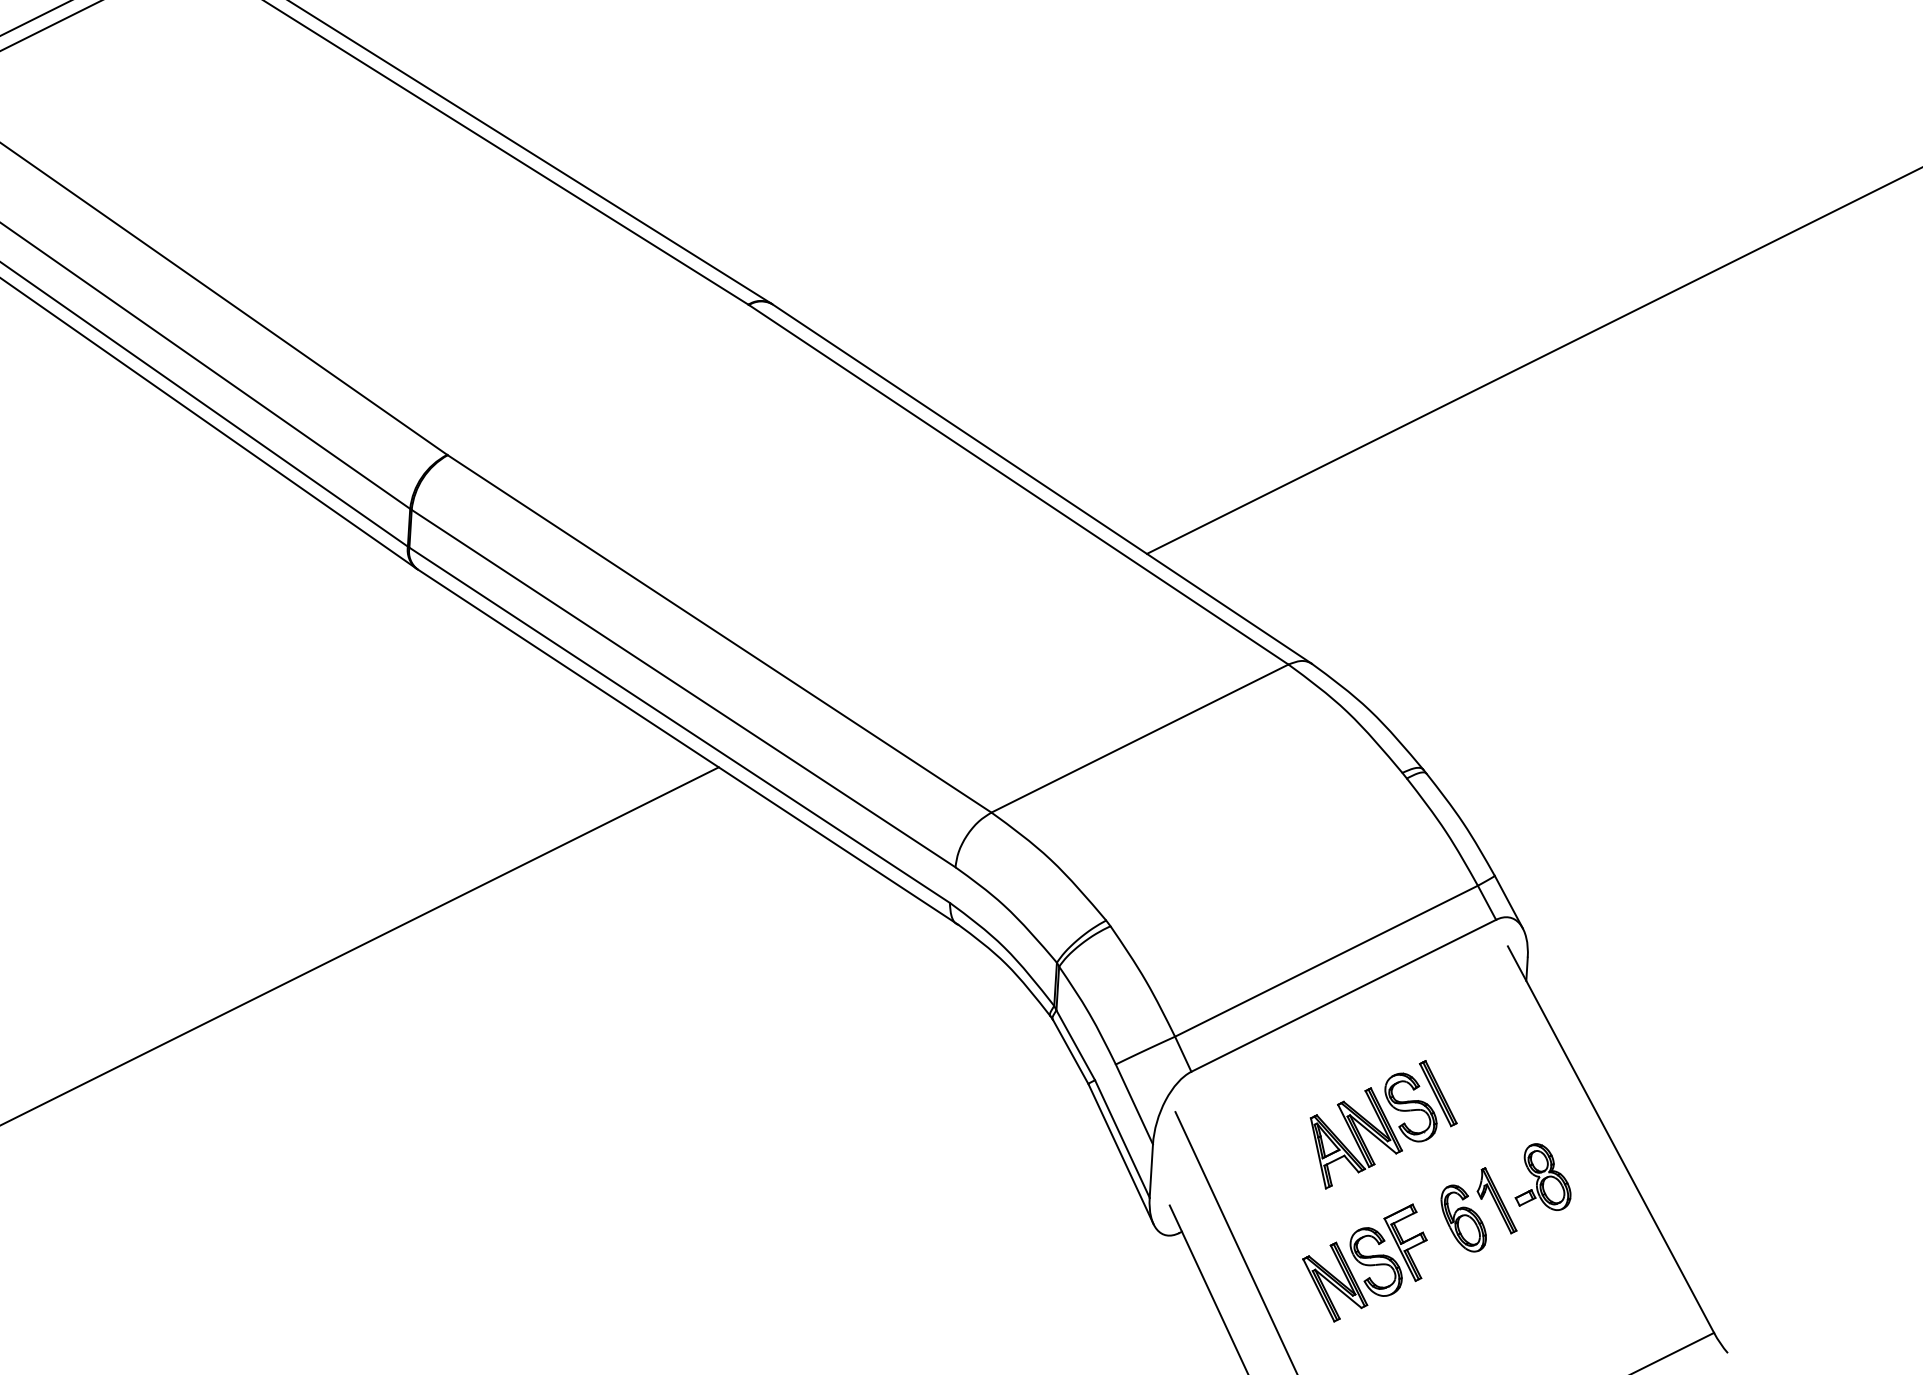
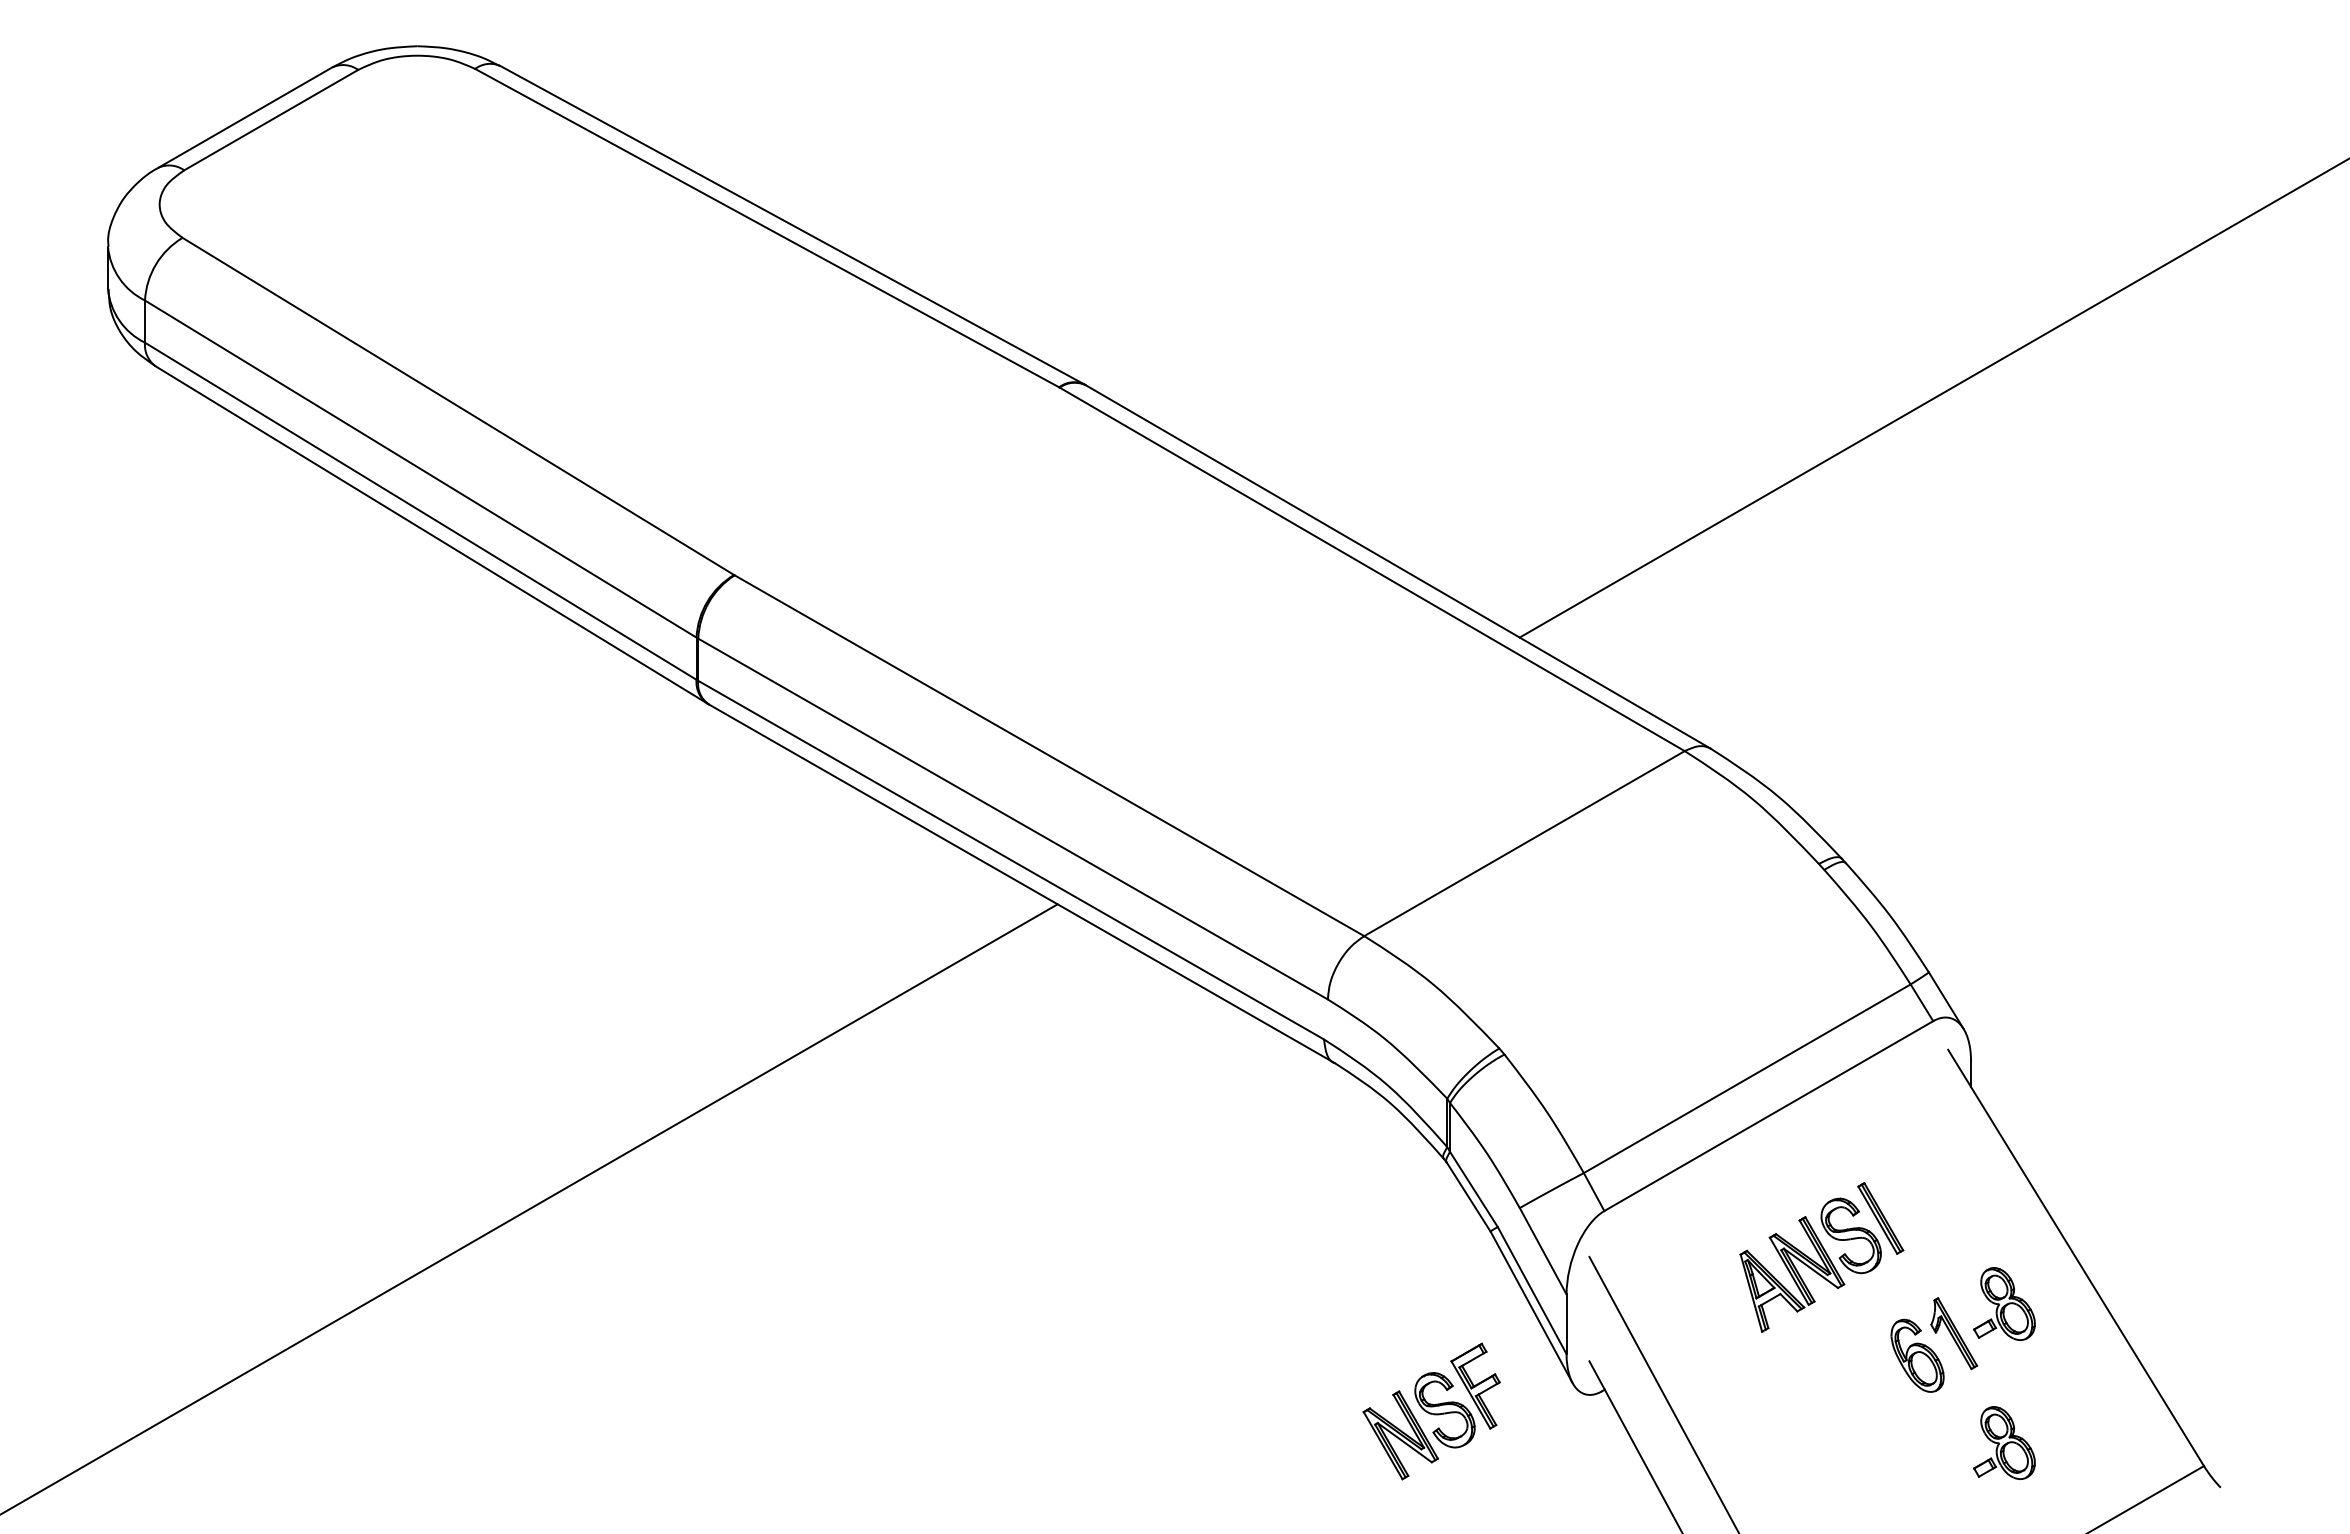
part: (1363, 1262) -> (1431, 1411), moved
part: (1536, 1300) -> (2004, 1442), added

